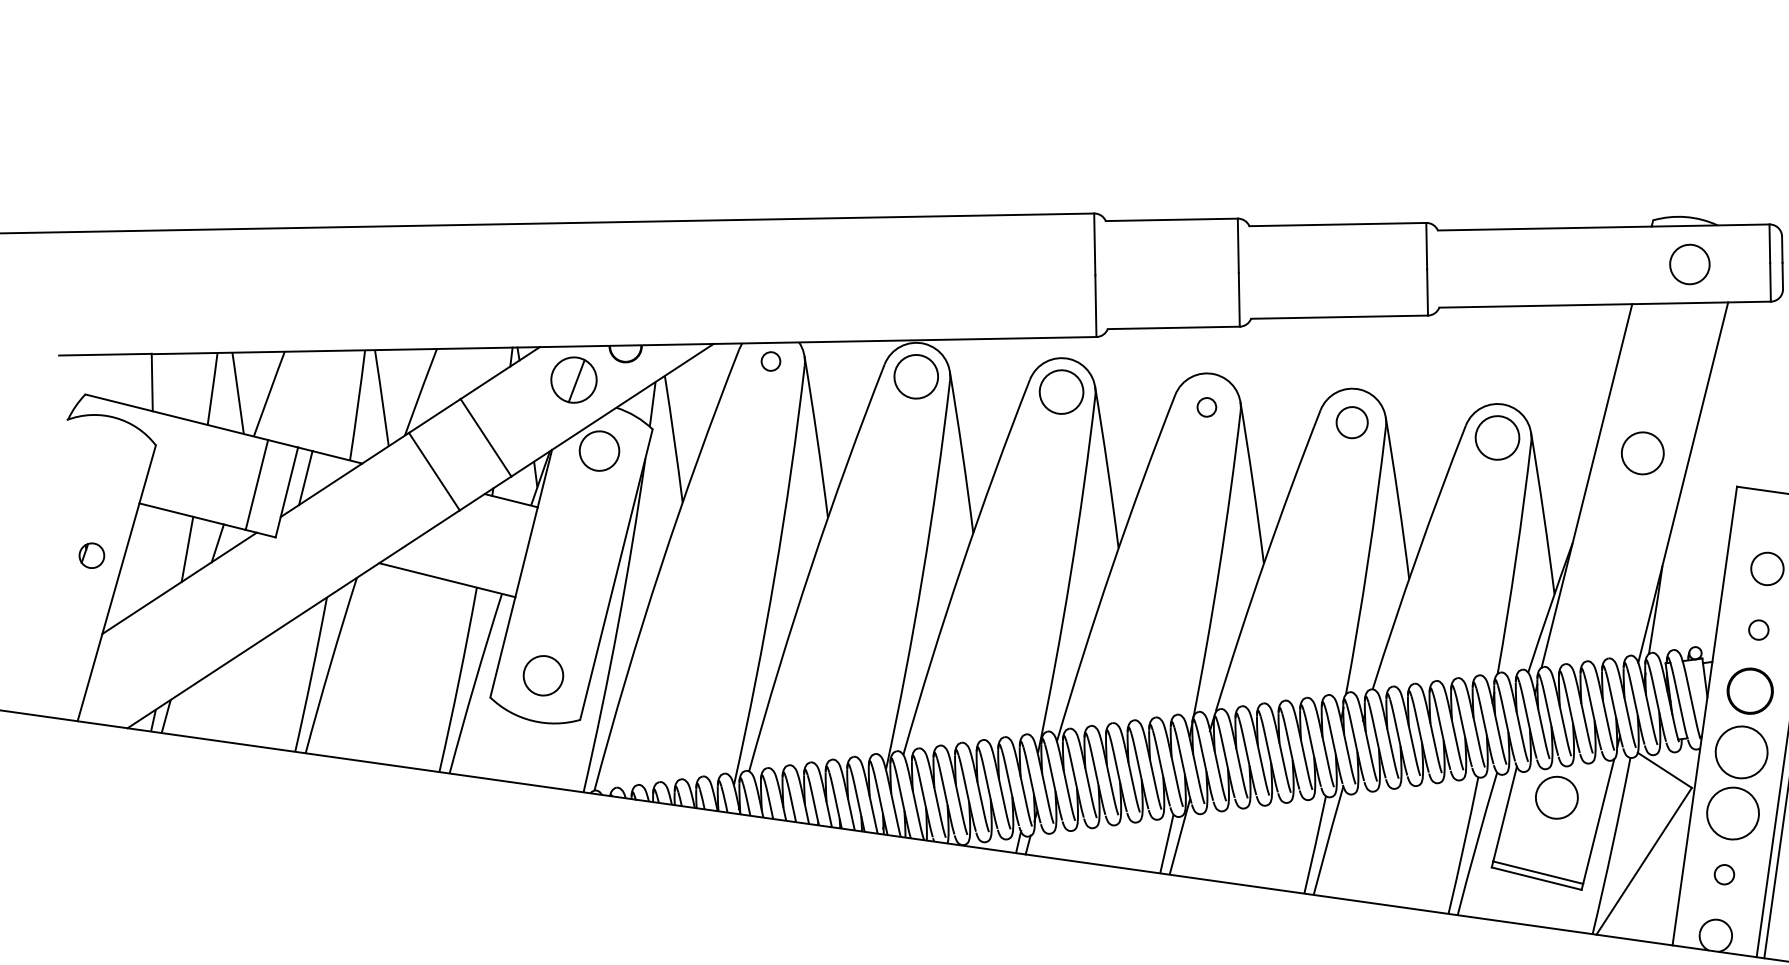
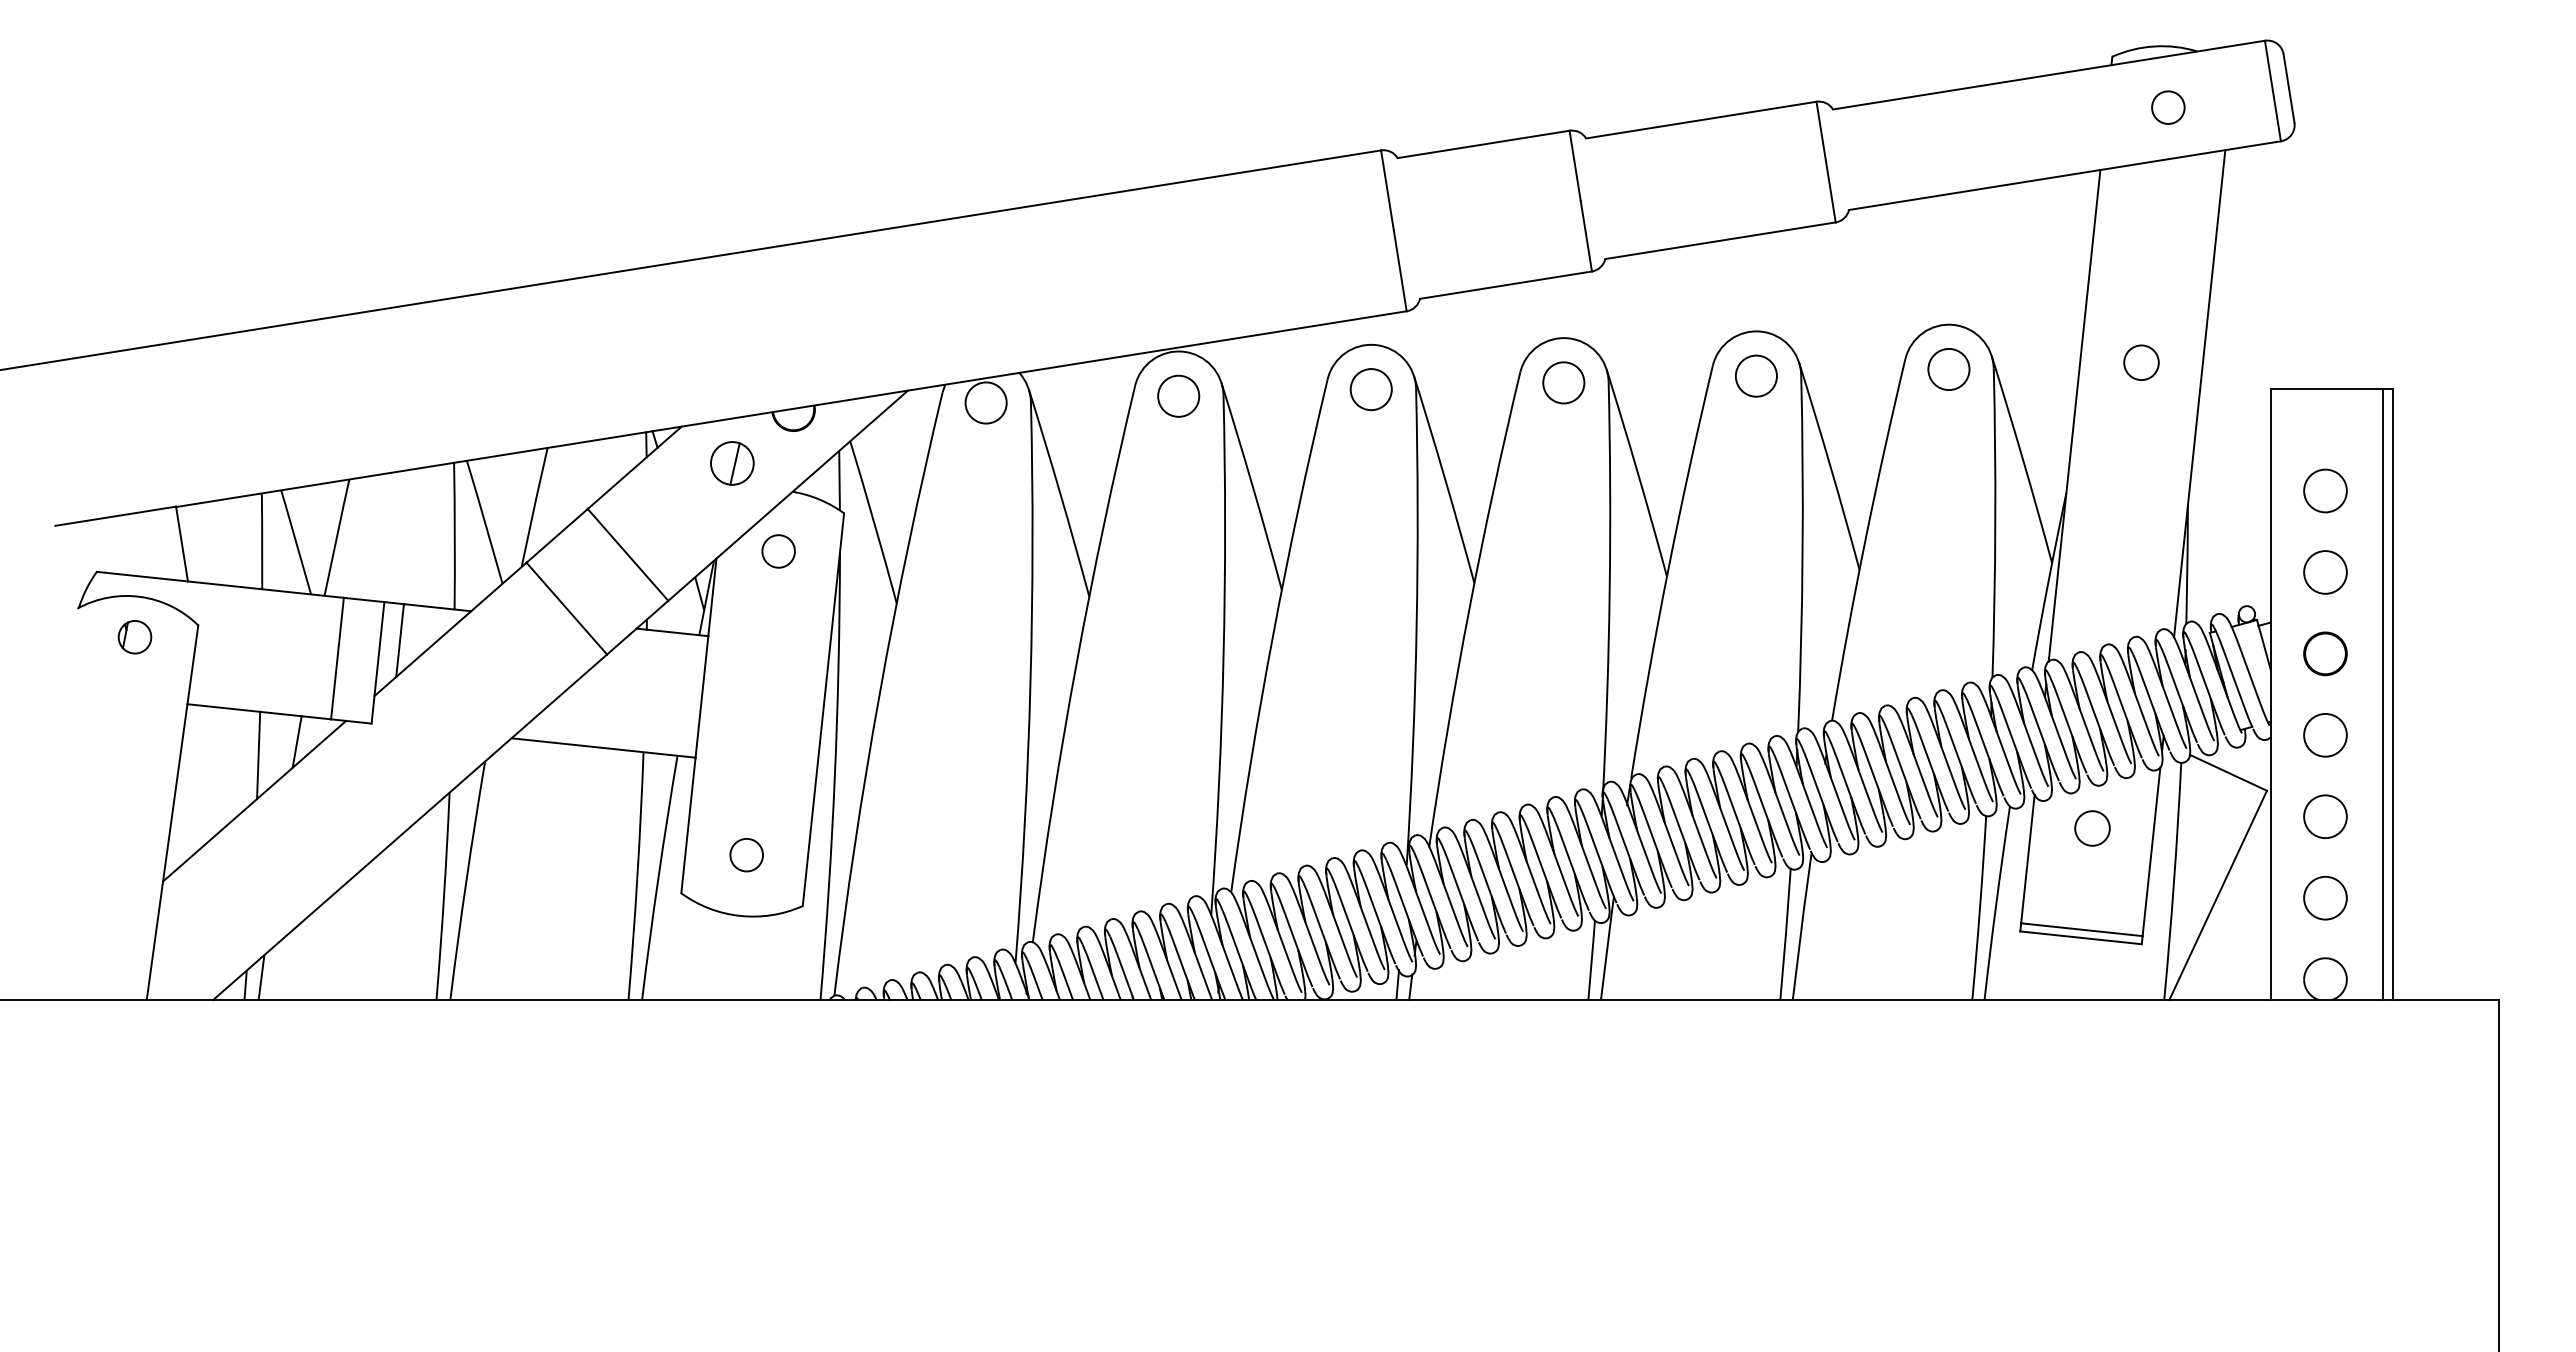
circle: (1690, 264) -> (2168, 107), size x0.62
circle: (770, 361) -> (985, 402), size x1.67
circle: (916, 376) -> (1178, 395), size x0.71
part: (574, 380) -> (732, 463), size x0.71
circle: (1061, 391) -> (1370, 389), size x0.71
circle: (1206, 407) -> (1563, 382), size x1.67
circle: (1497, 437) -> (1948, 369), size x0.71
circle: (599, 451) -> (778, 551), size x0.62
circle: (1642, 453) -> (2141, 362), size x0.62
part: (91, 555) -> (134, 637), moved
circle: (1758, 630) -> (2325, 572), size x1.67
circle: (543, 675) -> (746, 854), size x0.62
part: (1750, 690) -> (2325, 653), size x0.71
circle: (1741, 751) -> (2325, 734), size x0.62
circle: (1556, 797) -> (2092, 828), size x0.62
circle: (1733, 813) -> (2325, 816), size x0.62
circle: (1724, 874) -> (2325, 897), size x1.67

